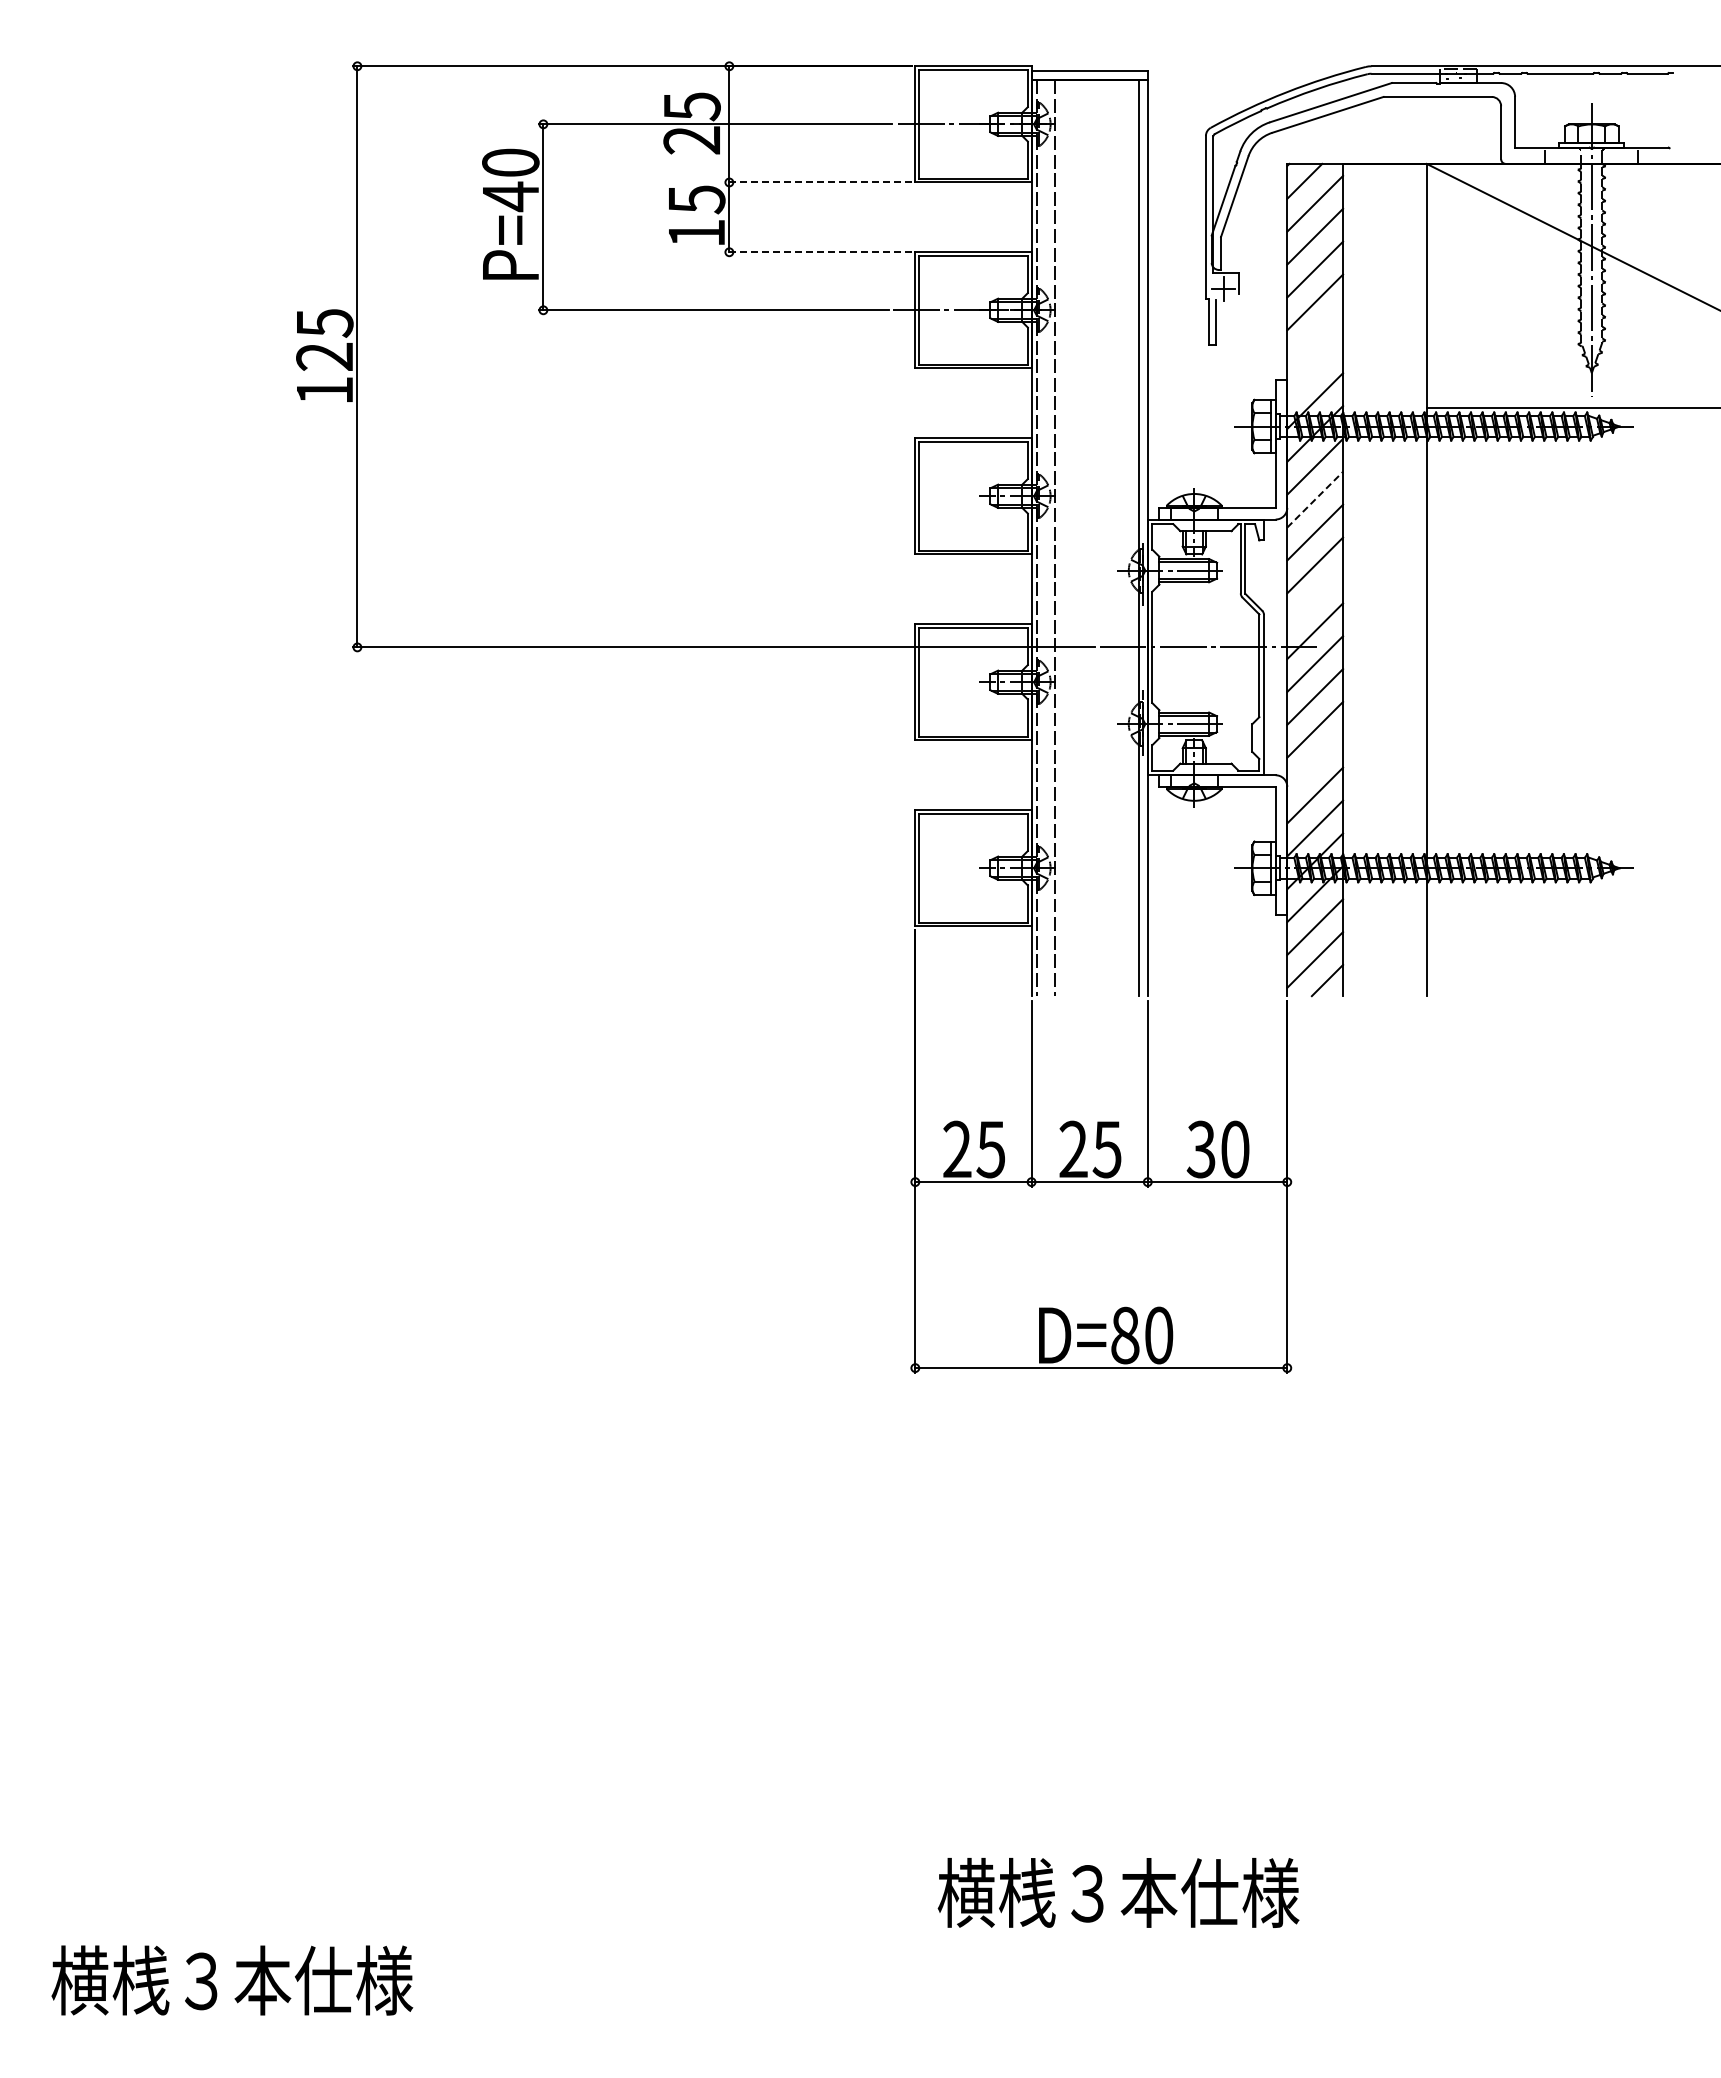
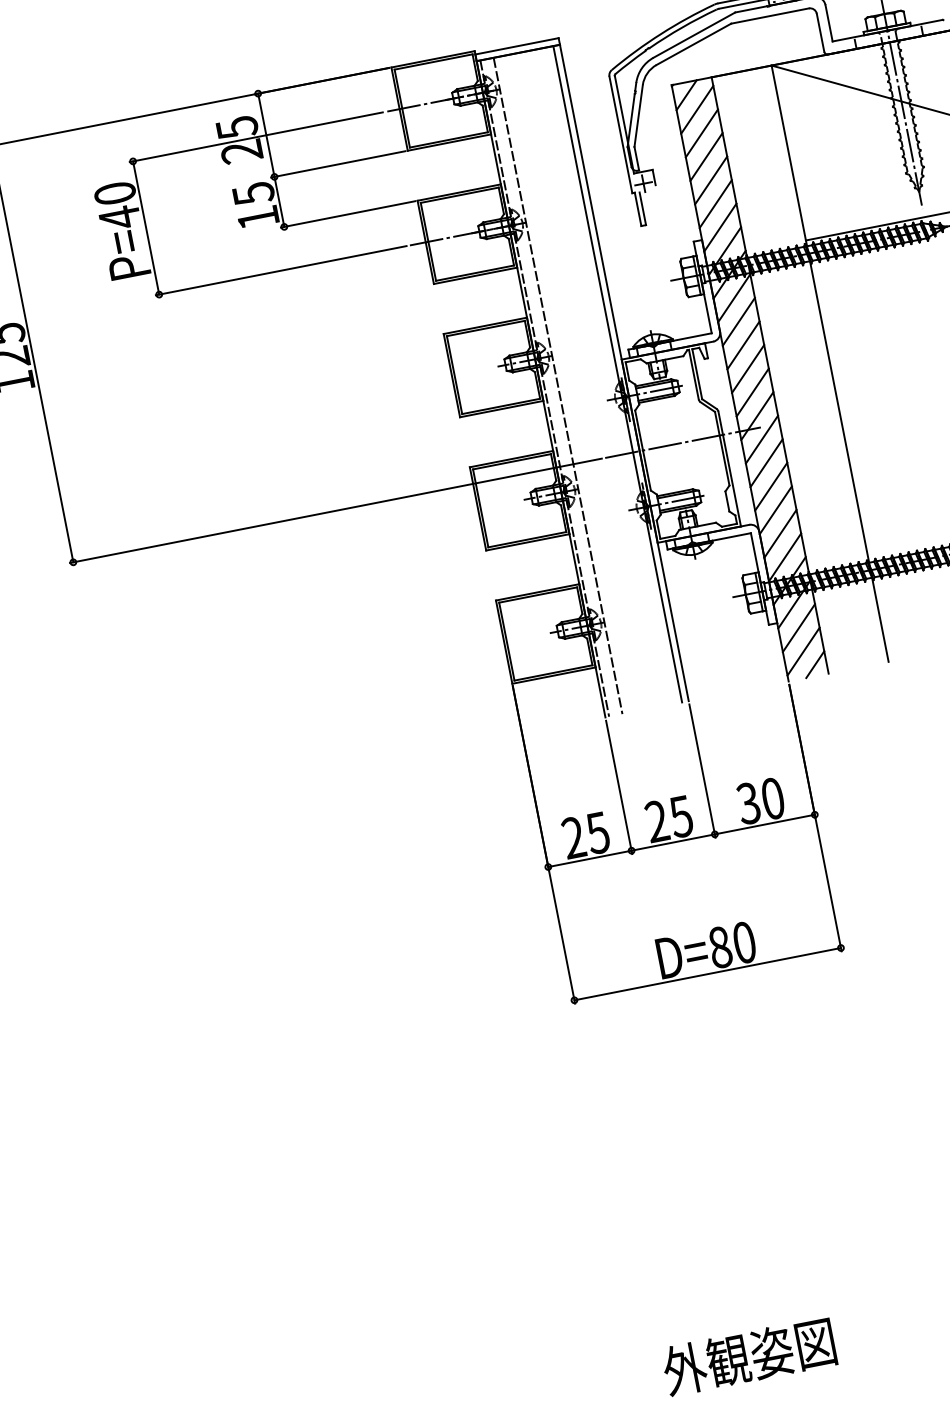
line: (818, 182) -> (338, 164), dashed -> solid
line: (818, 252) -> (348, 214), dashed -> solid
line: (1315, 335) -> (716, 204), added
line: (1315, 368) -> (720, 227), added
line: (1315, 499) -> (739, 321), dashed -> solid
line: (1315, 598) -> (752, 392), added
line: (1315, 762) -> (776, 510), added
text: (1118, 1892) -> (793, 1347), 横桟３本仕様 -> 外観姿図

